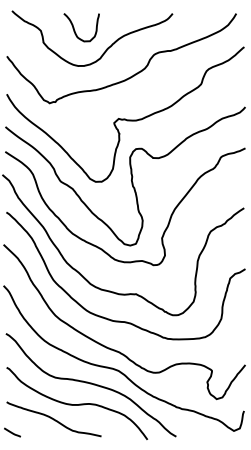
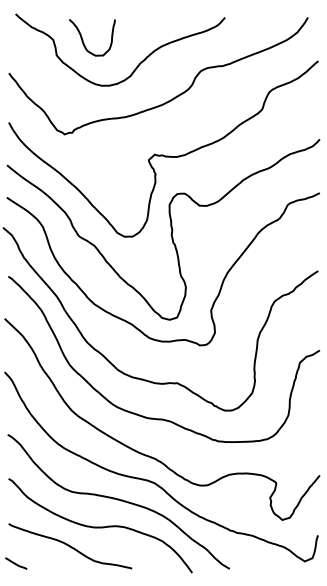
curve: (74, 29) -> (83, 40), moved

